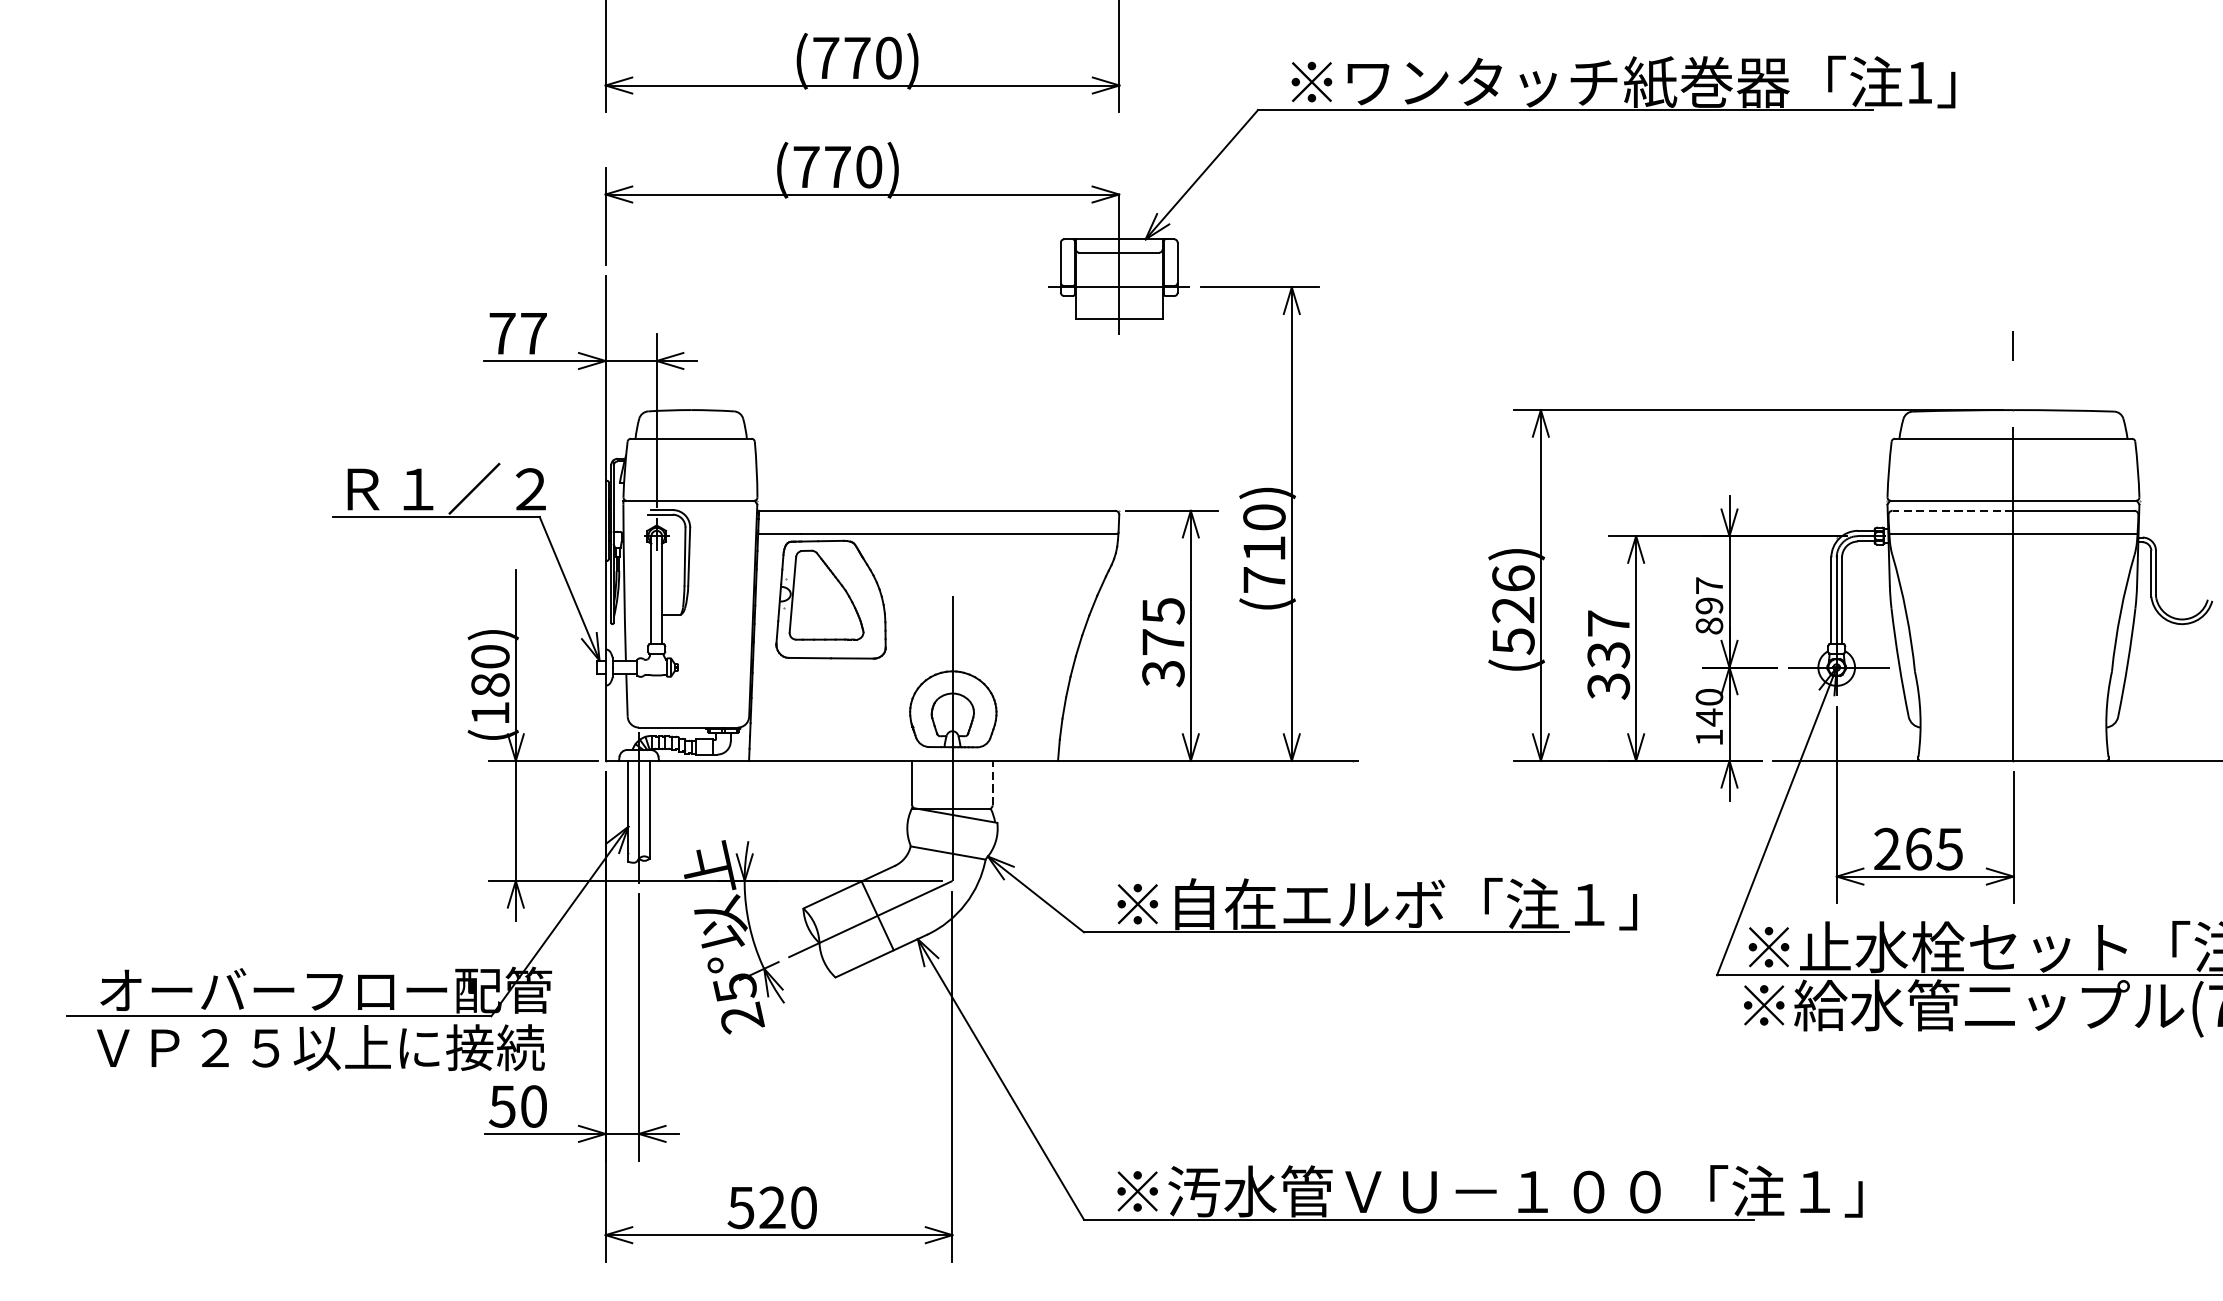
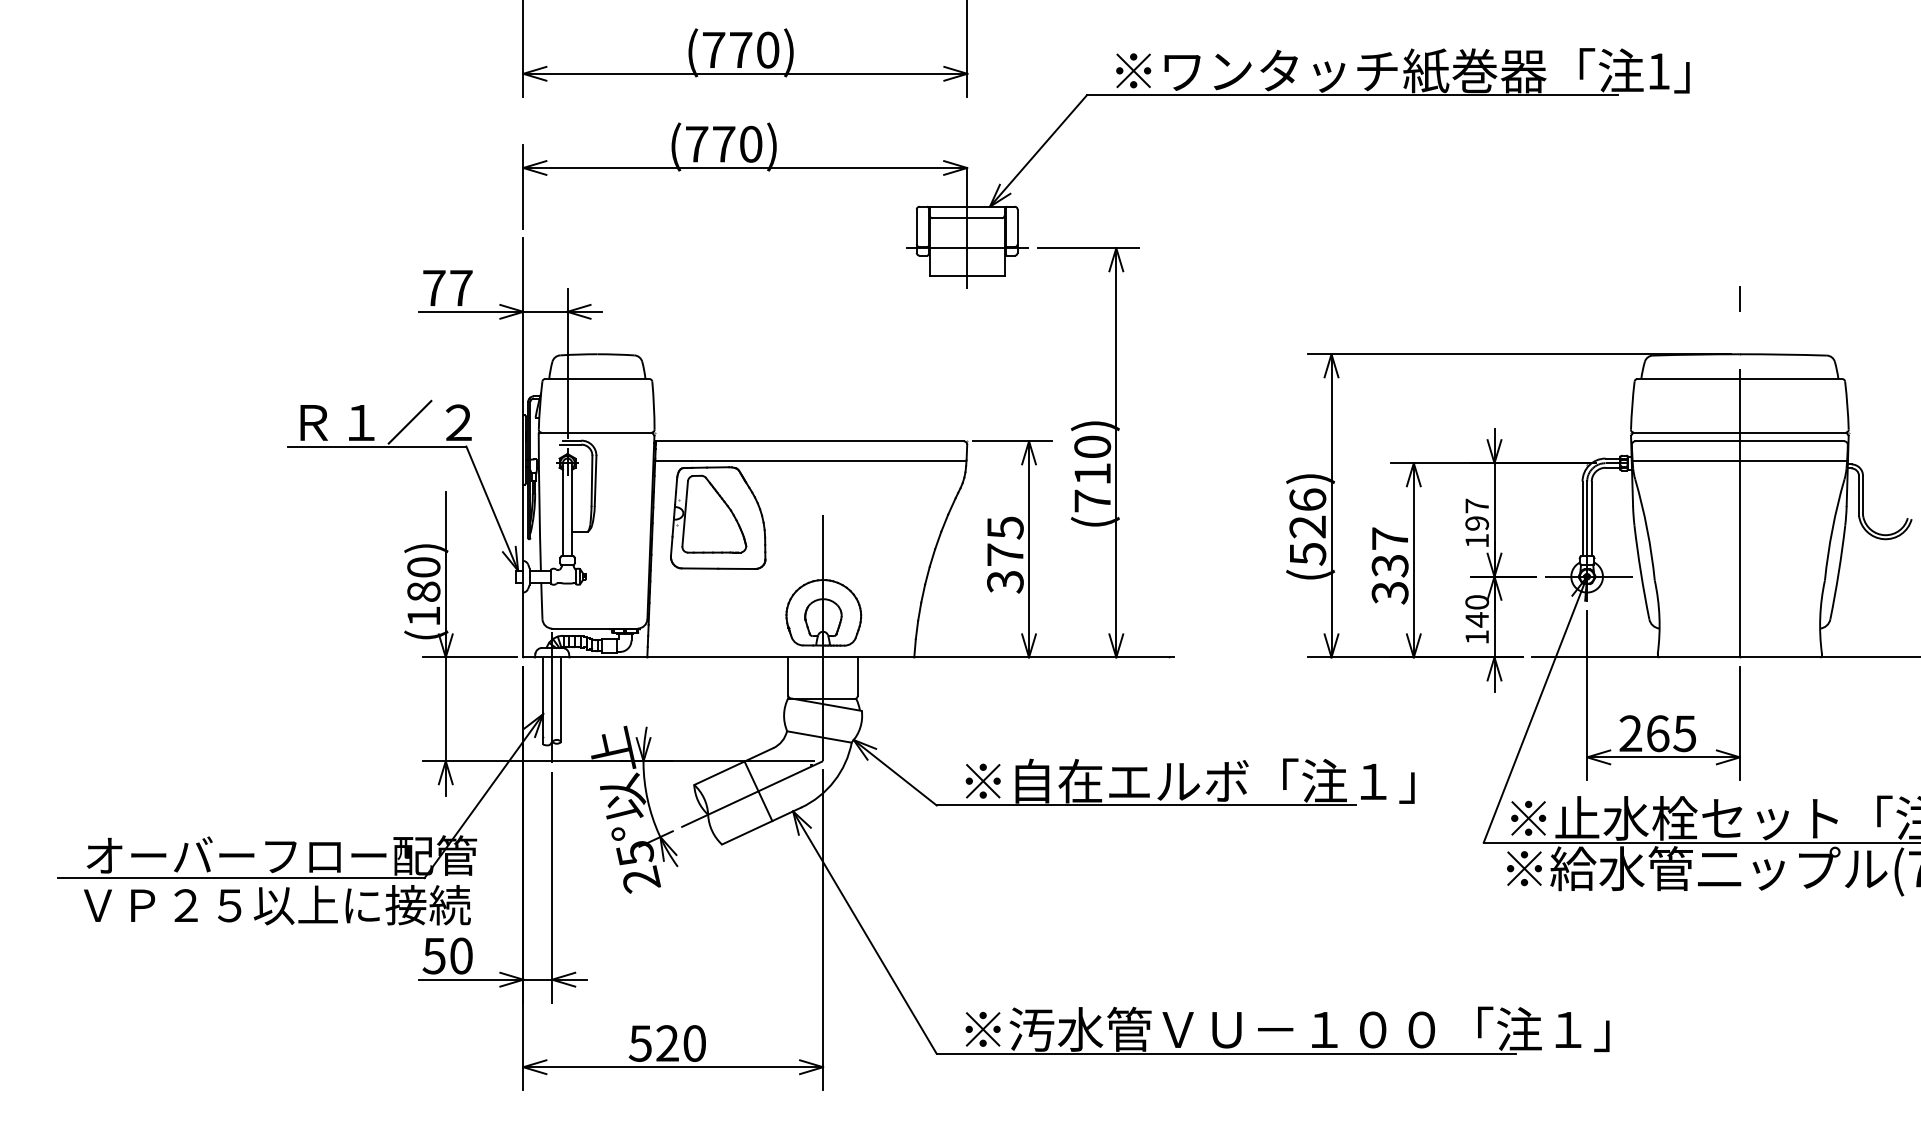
line: (1952, 511) -> (1687, 441), dashed -> solid
text: (1709, 625) -> (1477, 540), 897 -> 197
line: (992, 783) -> (857, 676), dashed -> solid

